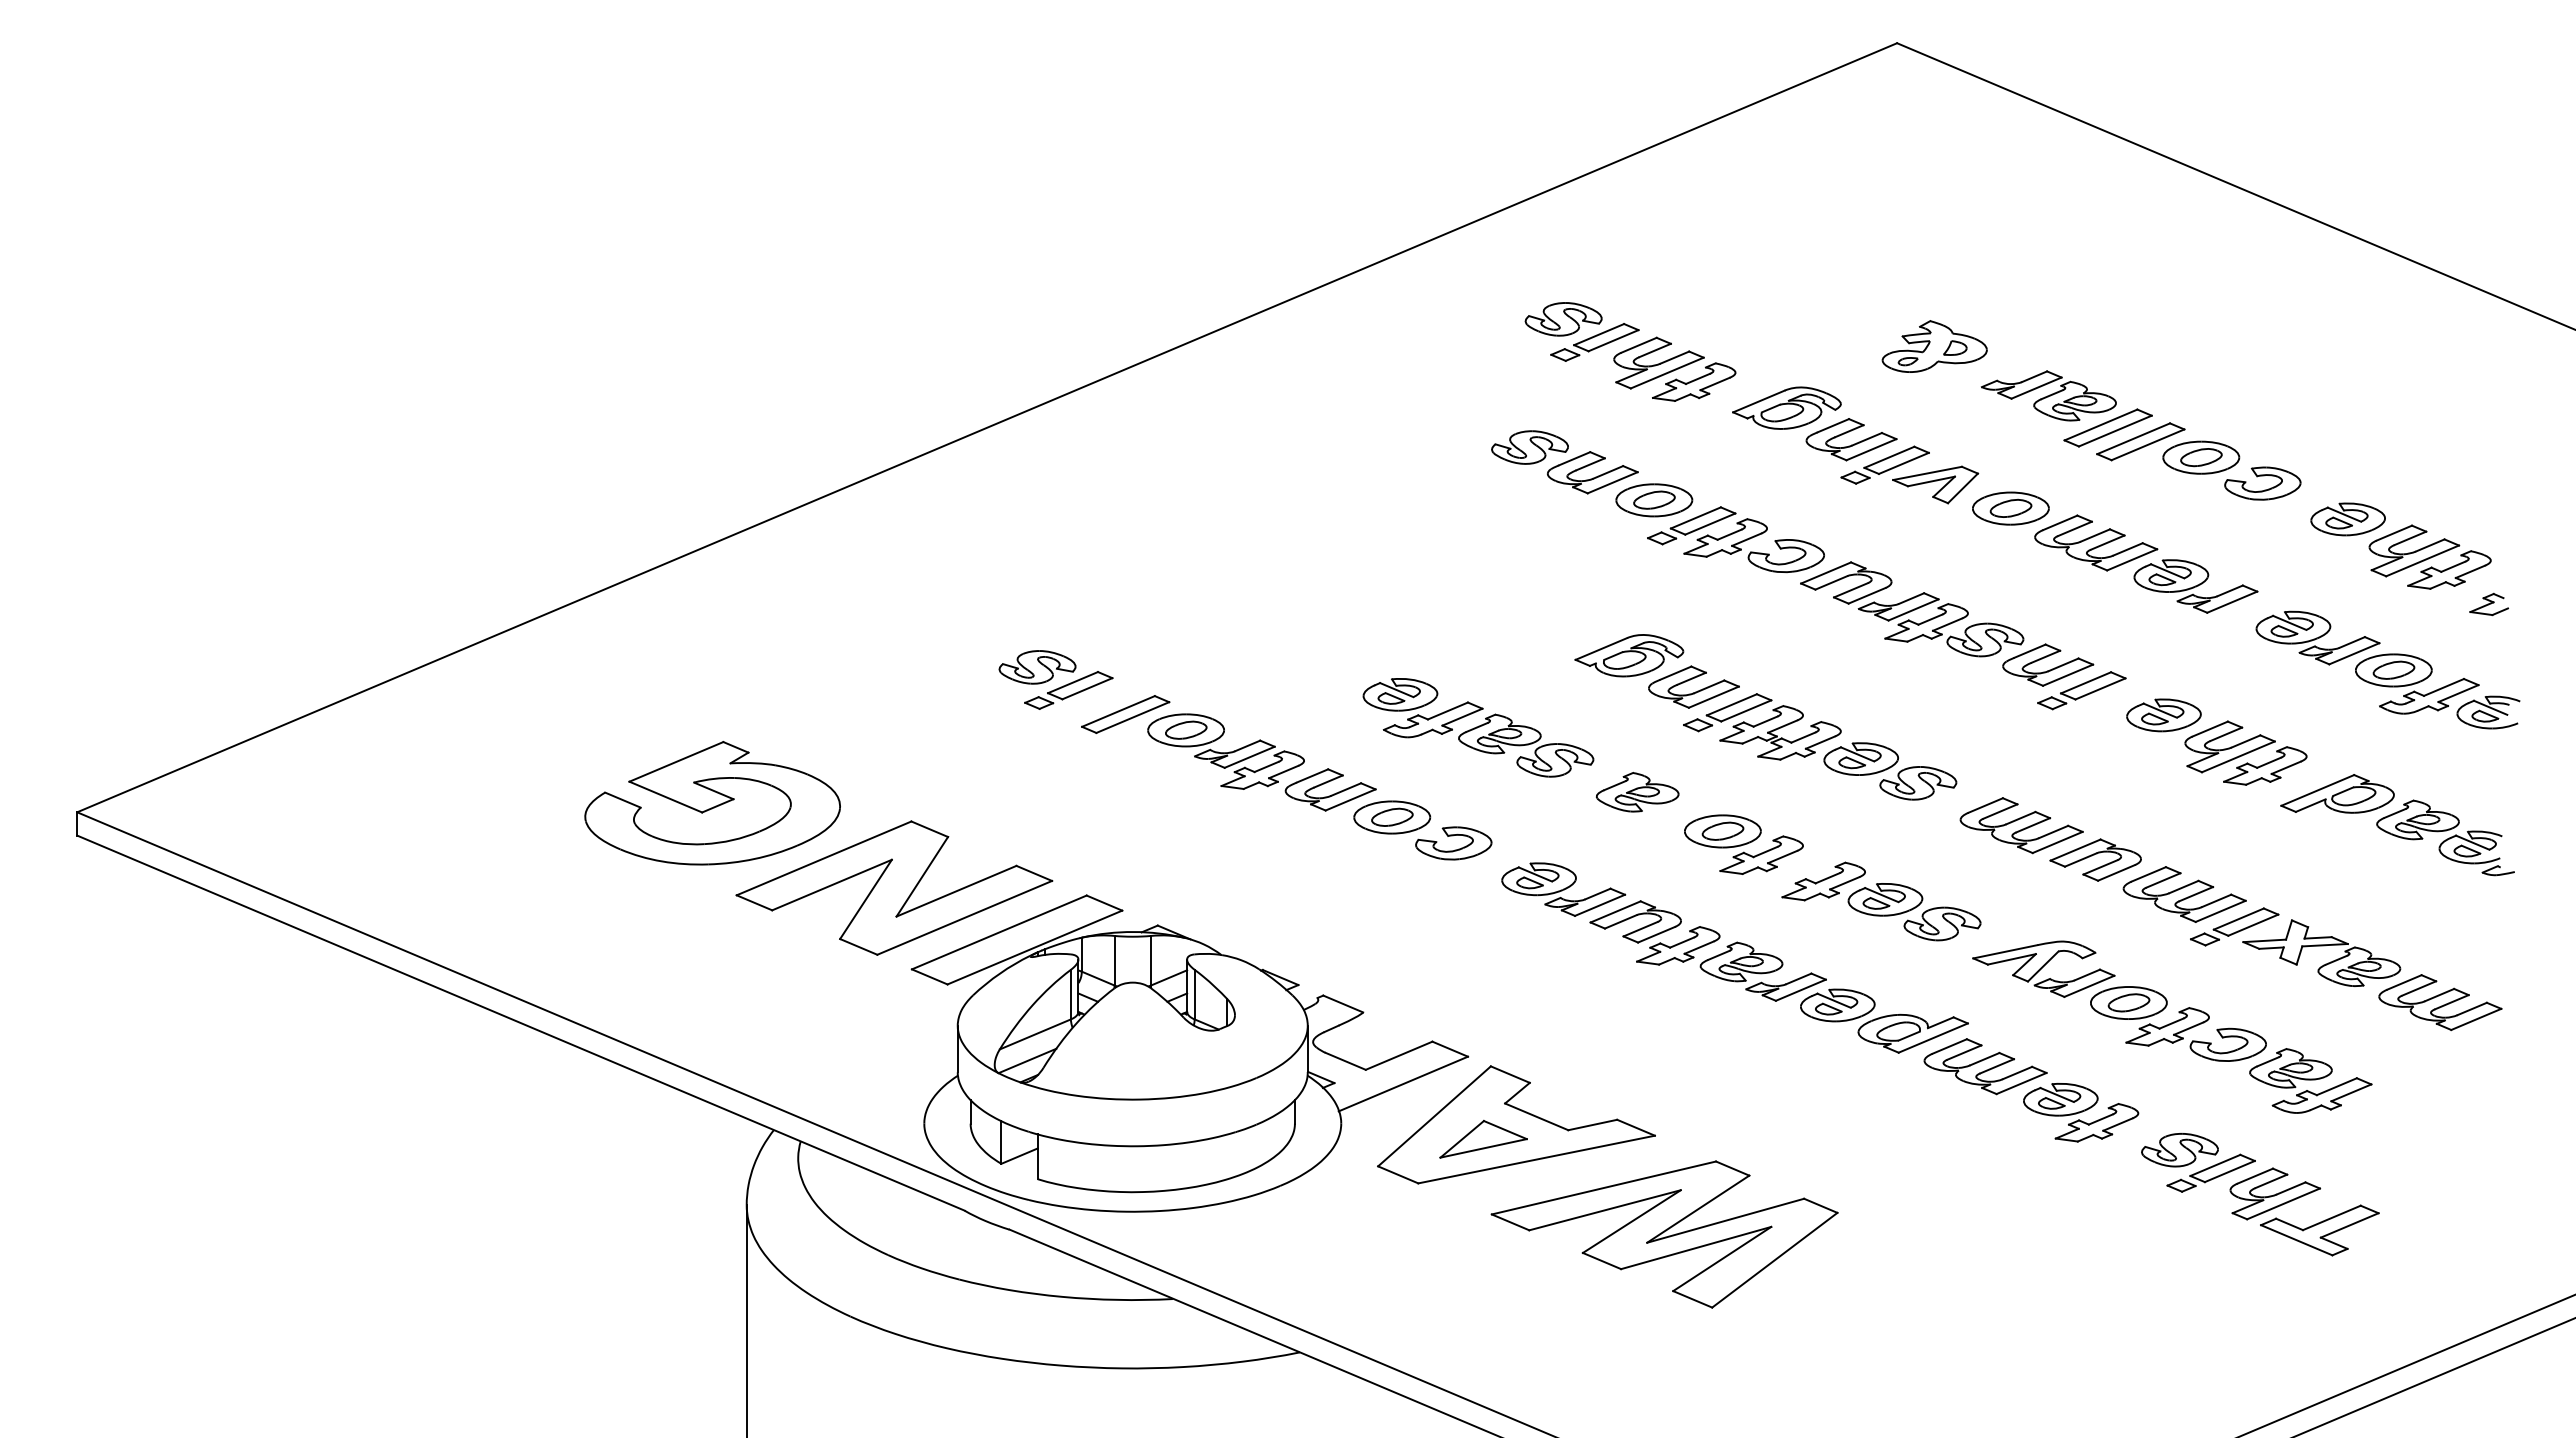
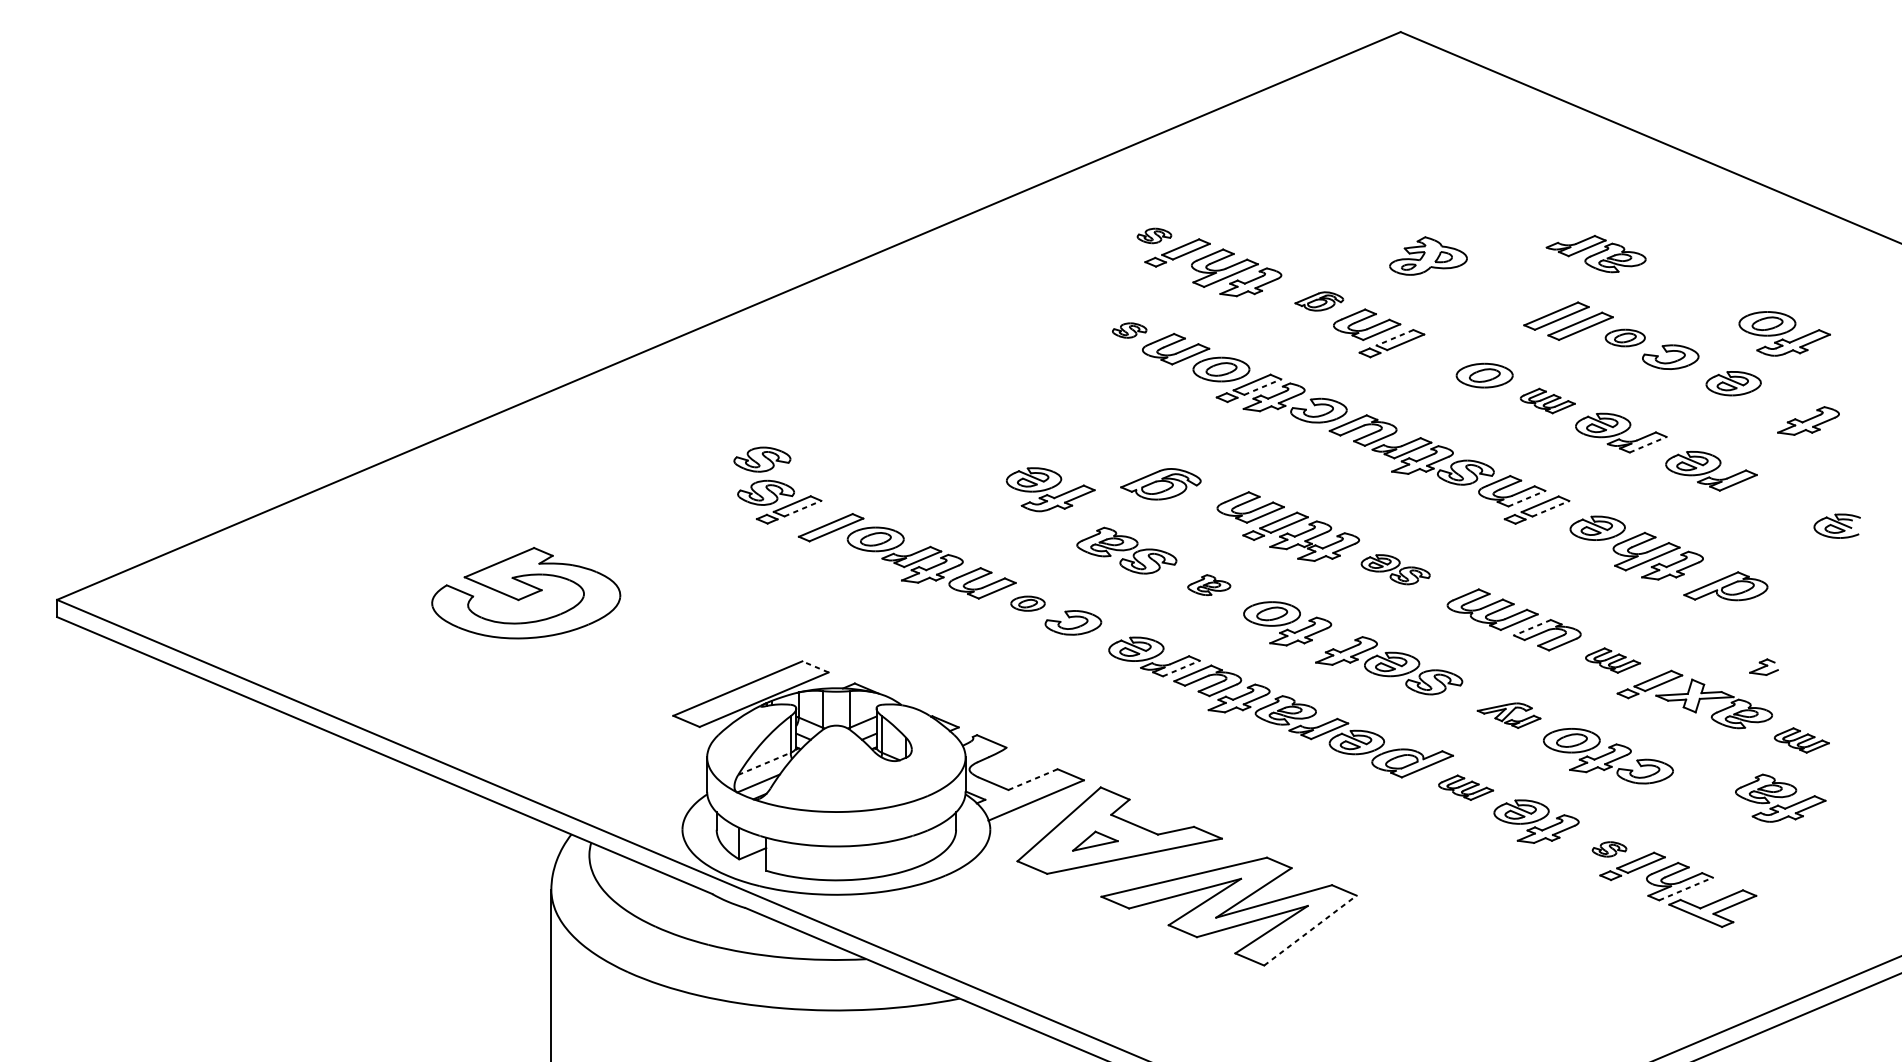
part: (1563, 319) -> (1154, 236), size x0.6
part: (2048, 395) -> (1595, 253), moved
part: (1786, 407) -> (1319, 301), size x0.6
part: (1529, 447) -> (1129, 330), size x0.6
line: (1888, 457) -> (1394, 337), solid -> dashed
part: (2201, 457) -> (1625, 337), size x0.7
part: (1935, 484) -> (1429, 357), removed
line: (1710, 523) -> (1262, 386), solid -> dashed
part: (2096, 542) -> (1547, 400), size x0.6
part: (2414, 550) -> (1782, 406), removed
line: (2232, 602) -> (1648, 444), solid -> dashed
part: (2488, 604) -> (1763, 667), moved
part: (1032, 622) -> (762, 459), added
part: (1629, 655) -> (1161, 484), moved
line: (2068, 675) -> (1527, 498), solid -> dashed
part: (2417, 683) -> (1784, 333), moved
line: (1087, 688) -> (802, 508), solid -> dashed
line: (2100, 688) -> (1550, 508), solid -> dashed
part: (1422, 708) -> (1050, 490), moved
part: (1890, 771) -> (1395, 569), size x0.7
part: (1637, 792) -> (1209, 585), size x0.7
part: (1392, 817) -> (1028, 603), size x0.6
part: (2445, 837) -> (1805, 618), removed
line: (2075, 850) -> (1532, 628), solid -> dashed
part: (894, 887) -> (660, 655), removed
part: (2184, 894) -> (1612, 660), size x0.6
line: (1104, 902) -> (815, 666), solid -> dashed
line: (1600, 905) -> (1181, 668), solid -> dashed
part: (2043, 968) -> (1508, 715), size x0.6
part: (2440, 1002) -> (1801, 740), size x0.6
line: (1035, 1034) -> (764, 763), solid -> dashed
line: (1398, 1055) -> (1032, 779), solid -> dashed
part: (1985, 1066) -> (1465, 787), size x0.6
part: (2310, 1080) -> (1780, 797), moved
part: (1483, 1138) -> (1095, 840), size x0.7
part: (2179, 1150) -> (1609, 849), size x0.6
line: (2283, 1203) -> (1685, 888), solid -> dashed
line: (1774, 1260) -> (1310, 930), solid -> dashed

